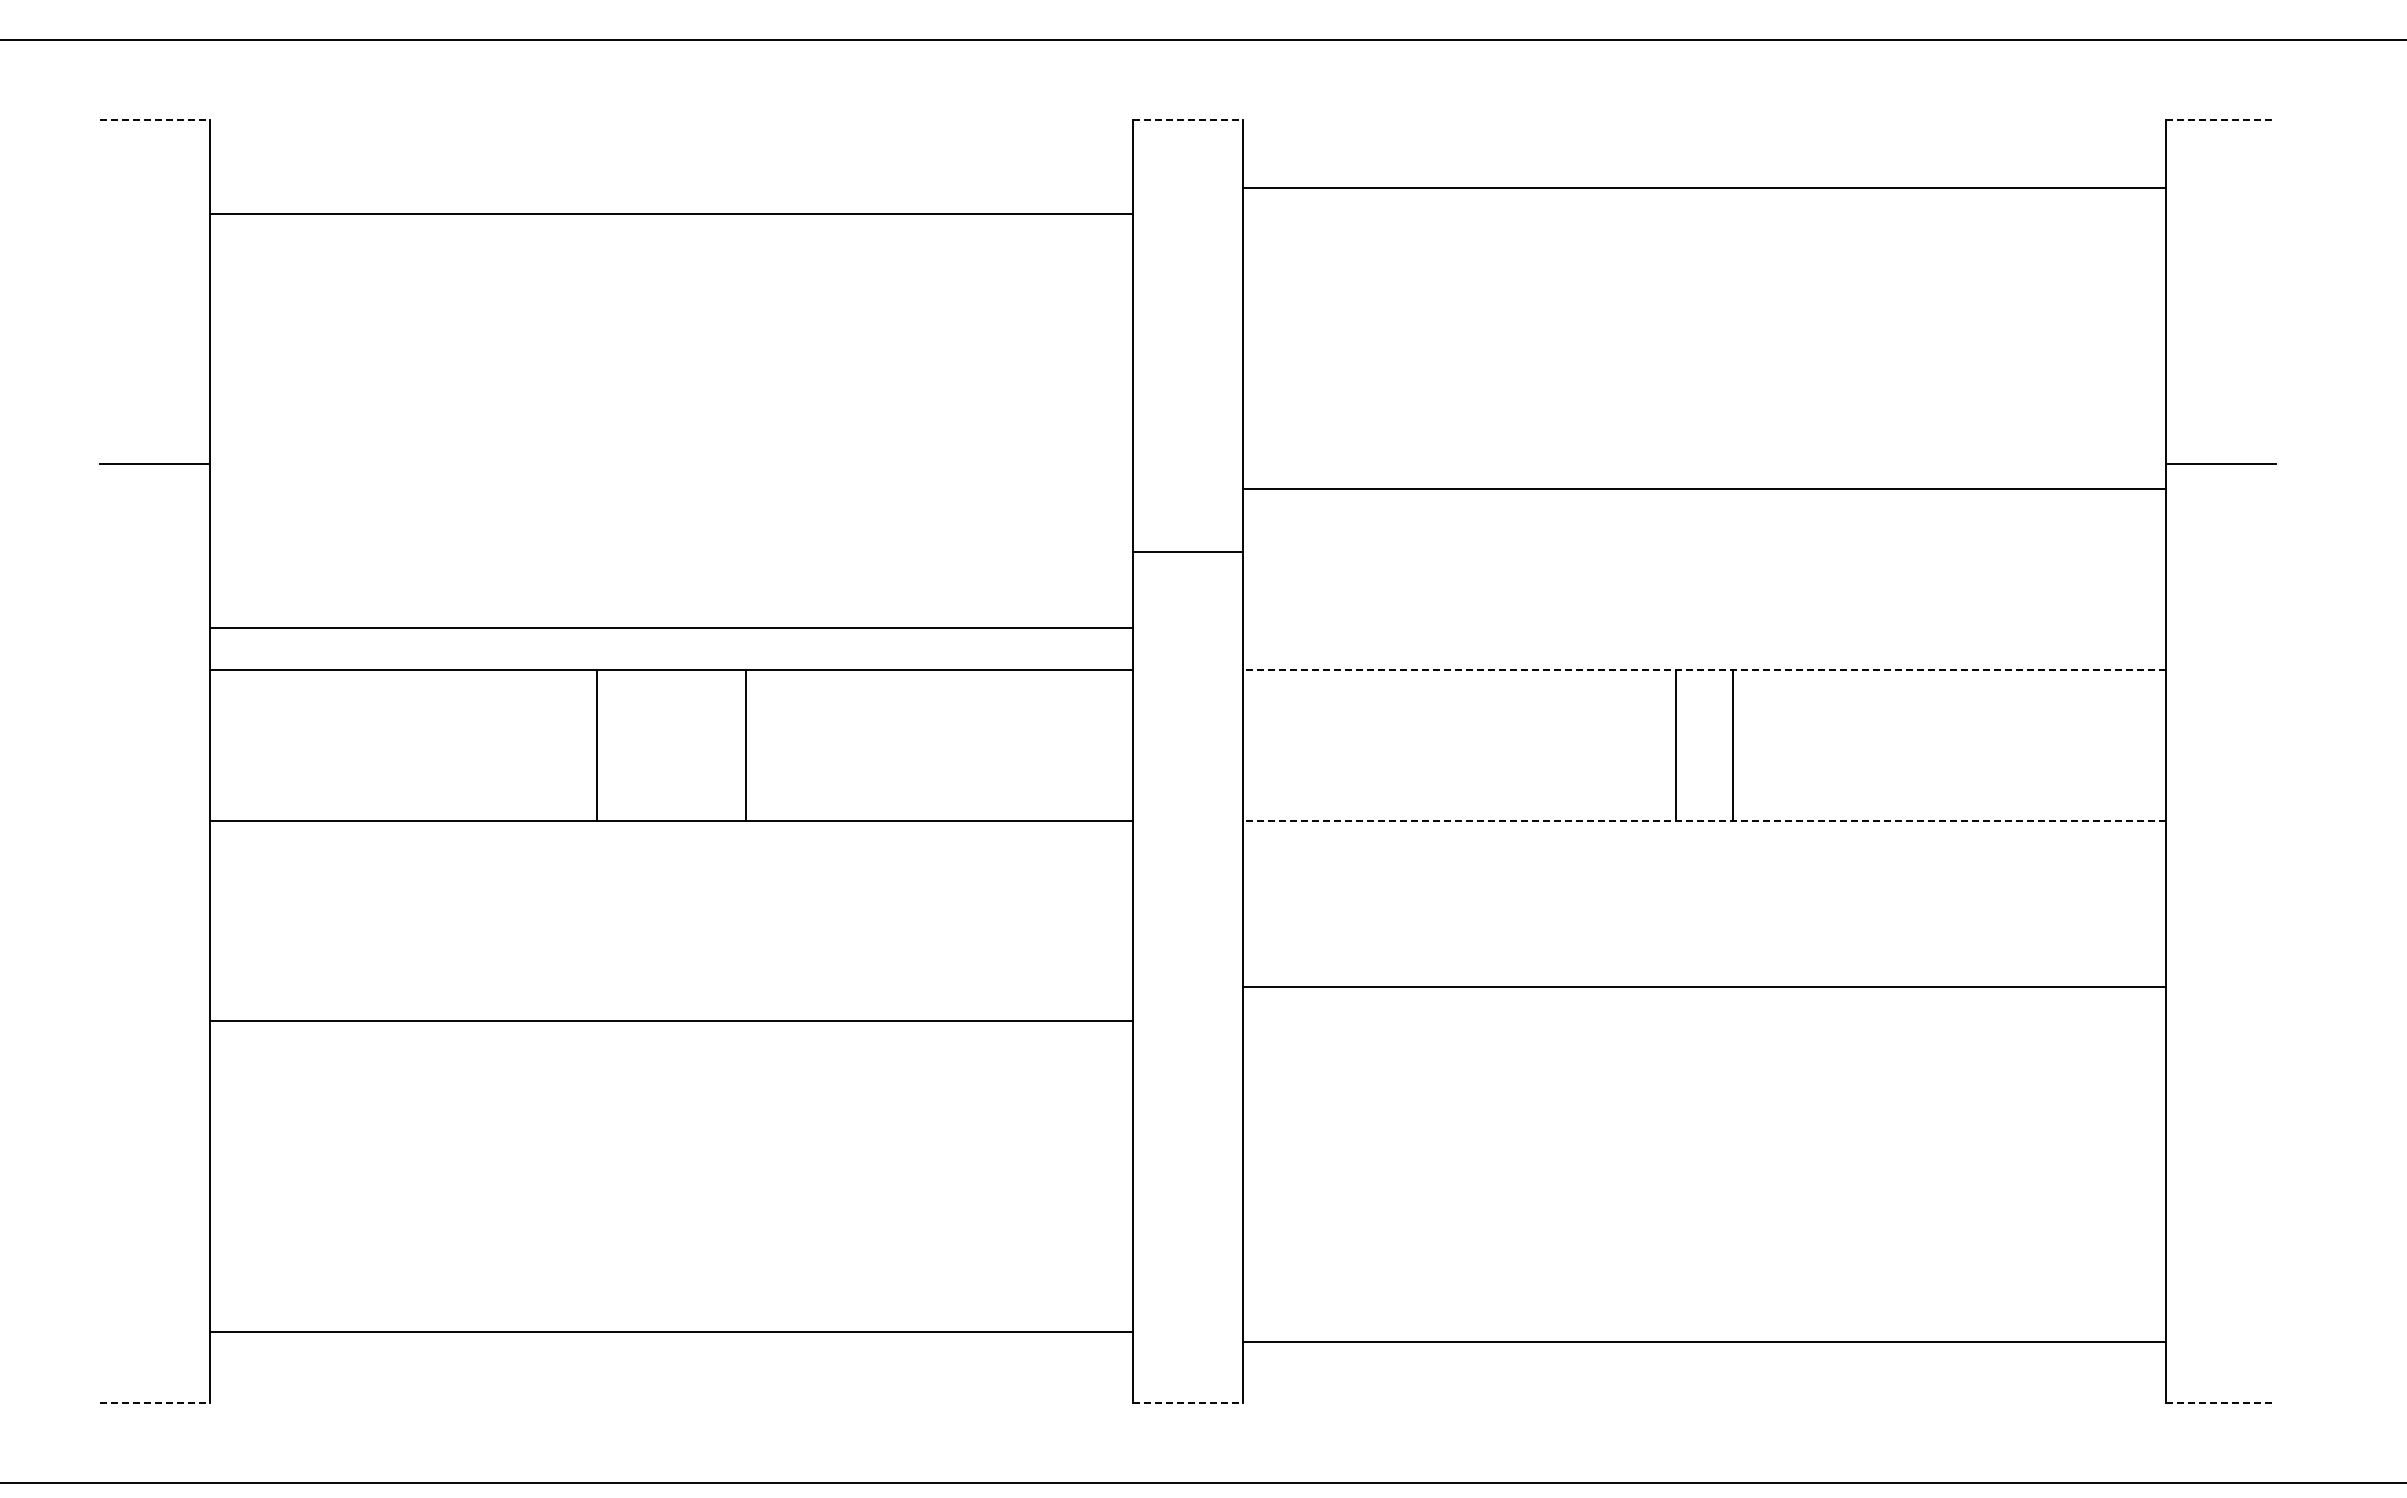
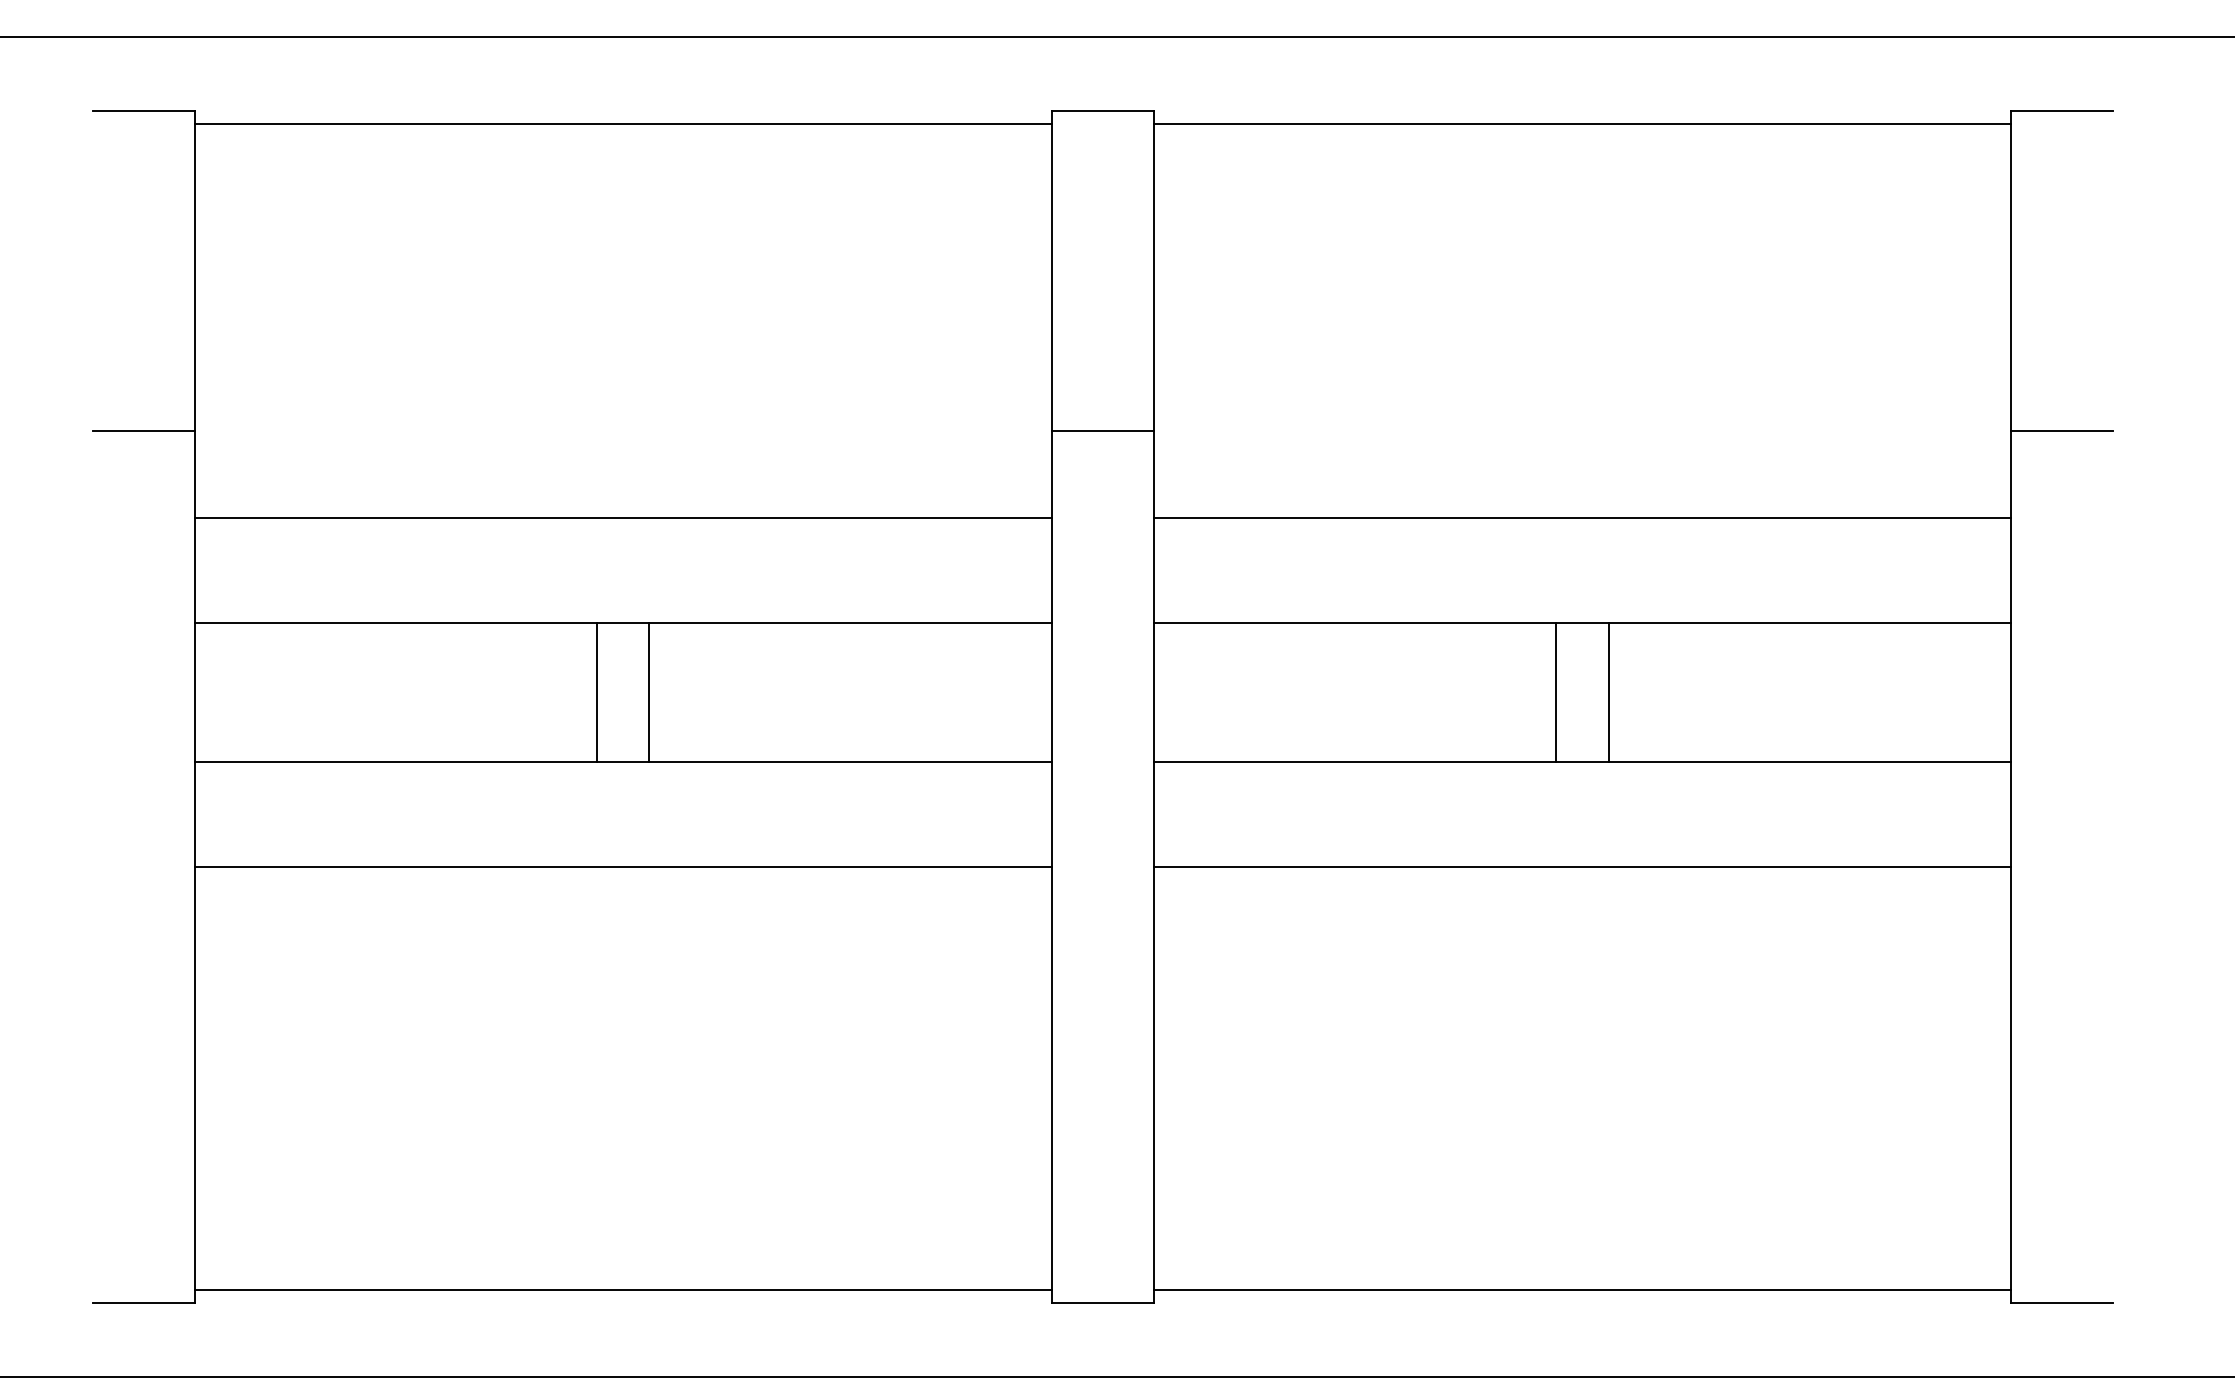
line: (154, 119) -> (143, 110), dashed -> solid
line: (1187, 119) -> (1102, 110), dashed -> solid
line: (2220, 119) -> (2061, 110), dashed -> solid
line: (1704, 187) -> (1582, 123), moved
line: (671, 213) -> (623, 123), moved
line: (1704, 488) -> (1582, 517), moved
line: (1187, 551) -> (1102, 430), moved
line: (671, 627) -> (623, 517), moved
line: (1704, 670) -> (1582, 622), dashed -> solid
line: (597, 745) -> (597, 692), moved
line: (746, 745) -> (649, 692), moved
line: (1704, 820) -> (1582, 761), dashed -> solid
line: (1704, 987) -> (1582, 866), moved
line: (671, 1021) -> (623, 866), moved
line: (671, 1331) -> (623, 1289), moved
line: (1704, 1341) -> (1582, 1289), moved
line: (154, 1402) -> (143, 1302), dashed -> solid
line: (1187, 1402) -> (1102, 1302), dashed -> solid
line: (2220, 1402) -> (2061, 1302), dashed -> solid

